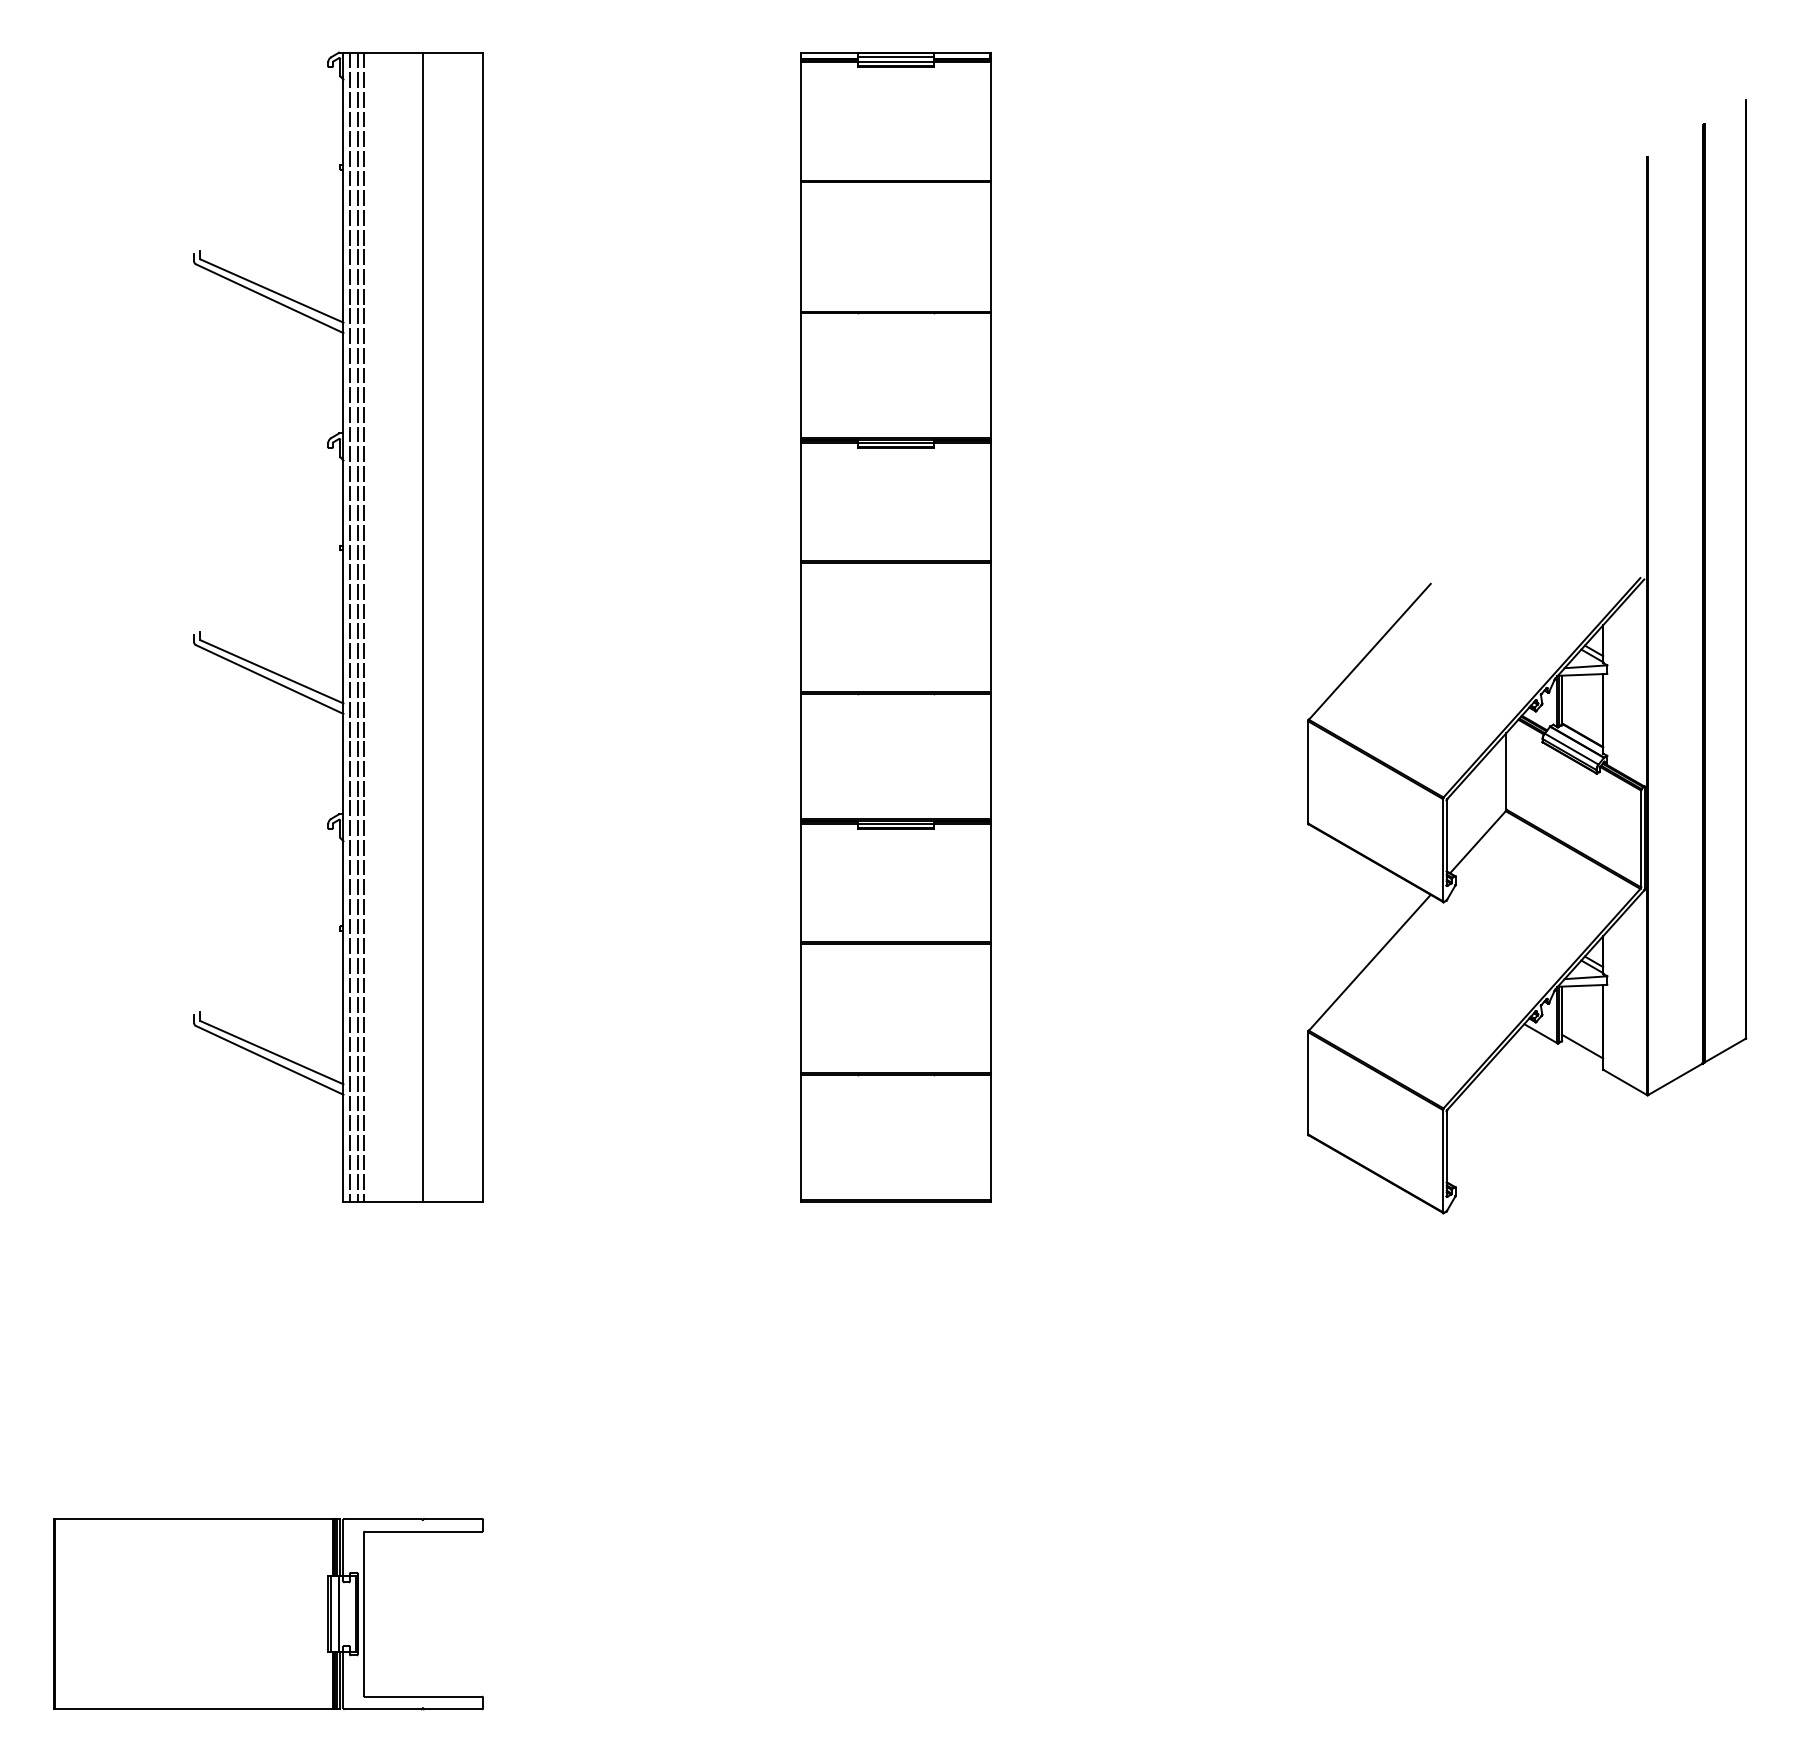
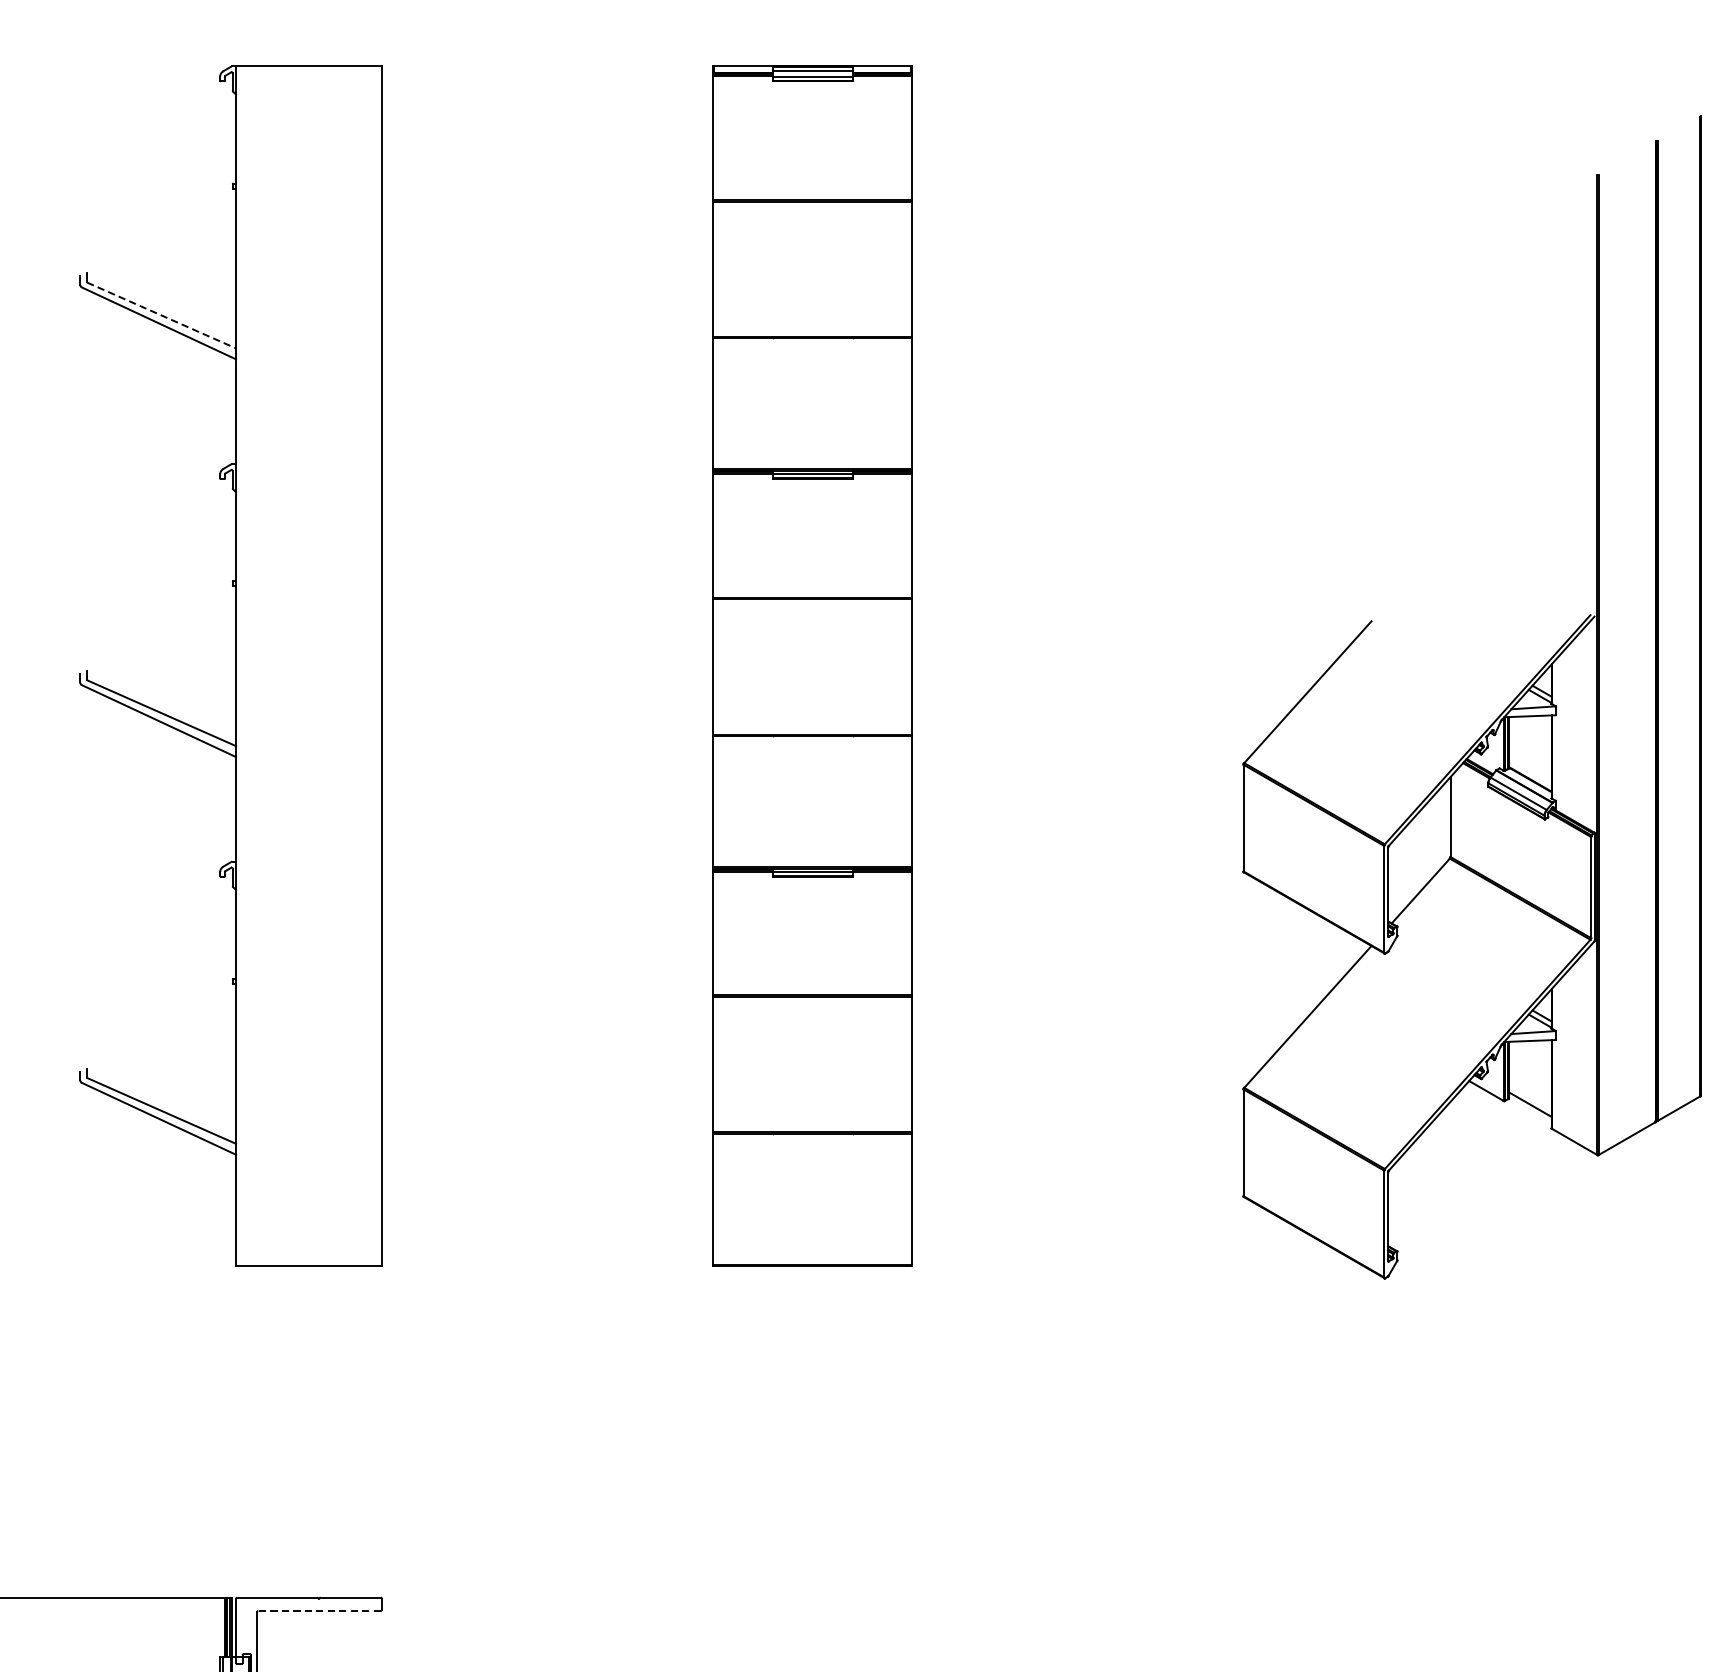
line: (272, 291) -> (161, 315), solid -> dashed
line: (349, 626) -> (242, 665), removed
line: (357, 626) -> (250, 665), removed
line: (363, 626) -> (256, 665), removed
line: (422, 626) -> (318, 665), removed
line: (423, 1531) -> (319, 1610), solid -> dashed

